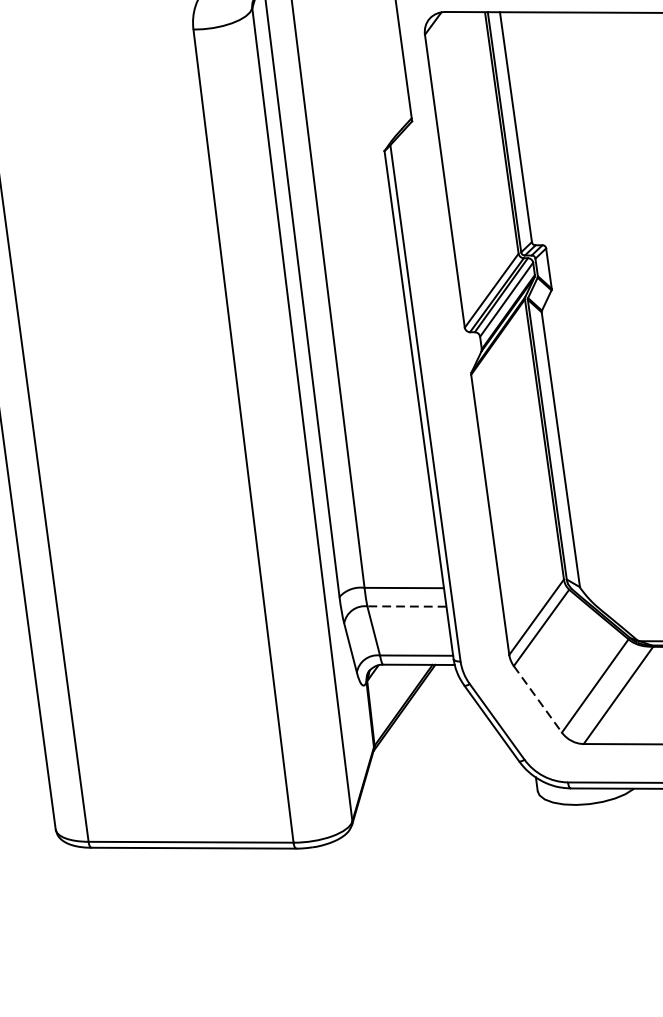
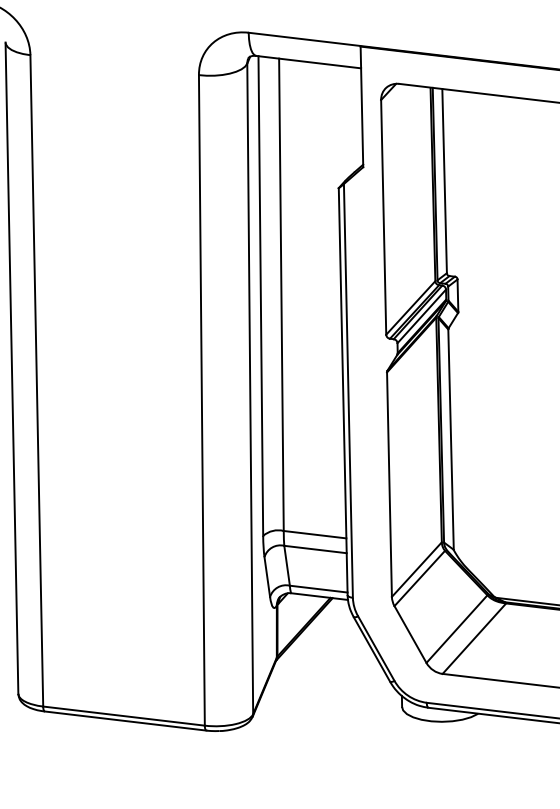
line: (406, 606) -> (315, 549), dashed -> solid
line: (537, 699) -> (410, 634), dashed -> solid

